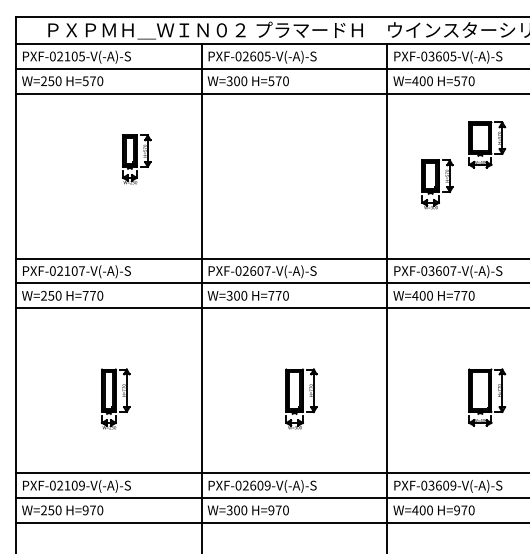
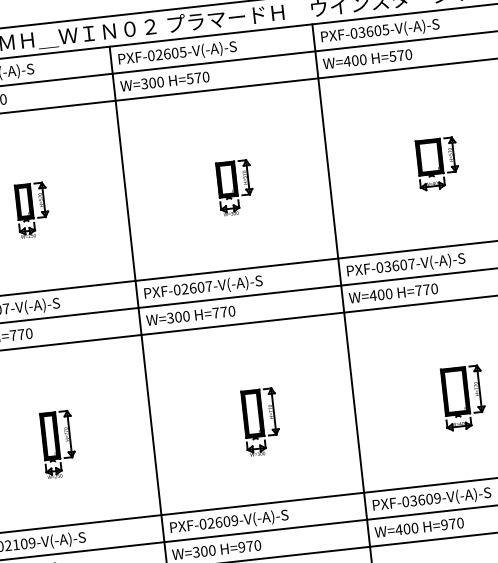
part: (487, 144) -> (438, 163), moved
part: (136, 159) -> (32, 210), moved
part: (437, 184) -> (235, 187), moved

